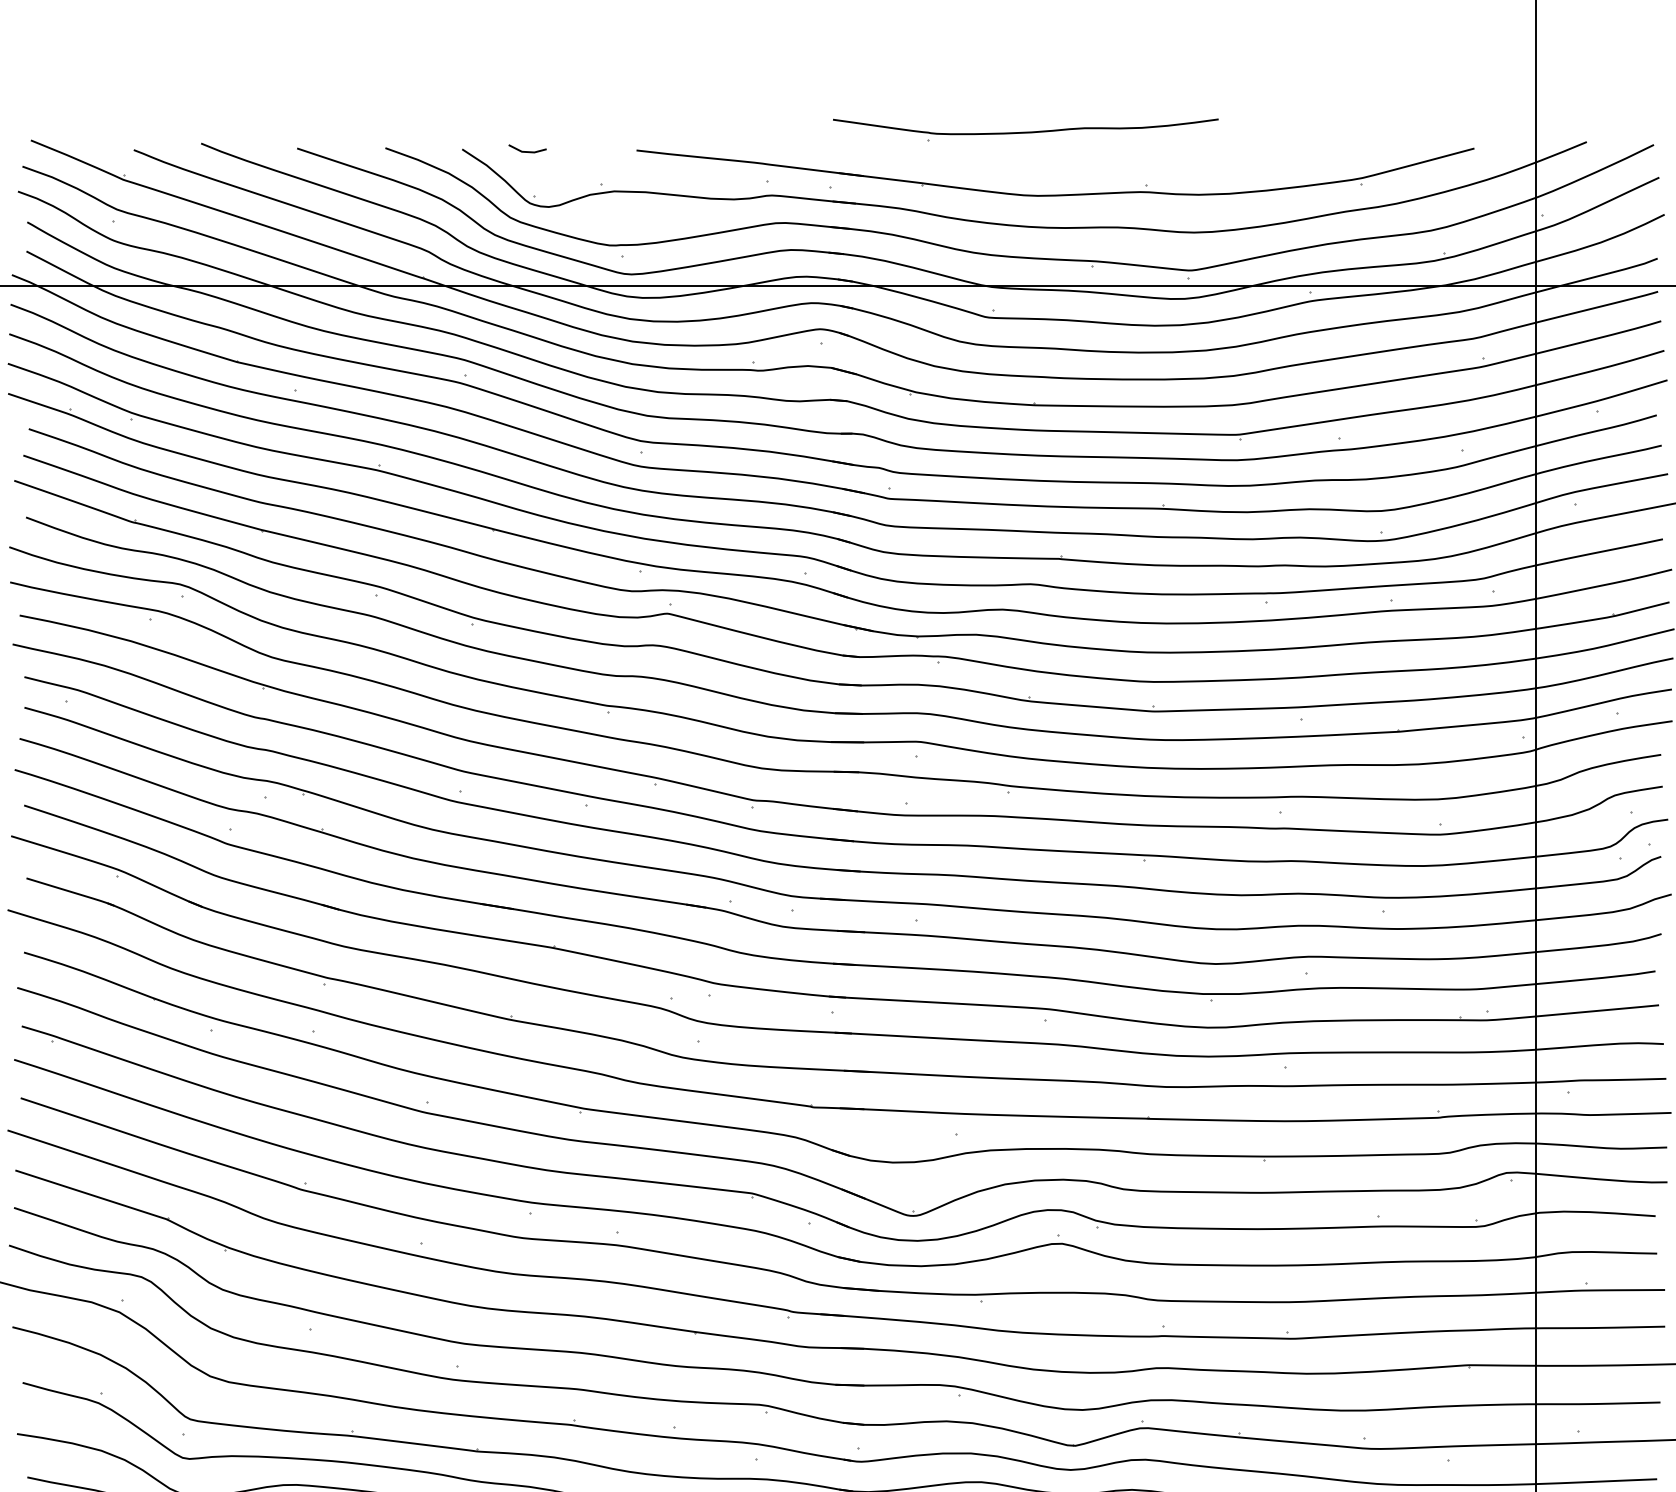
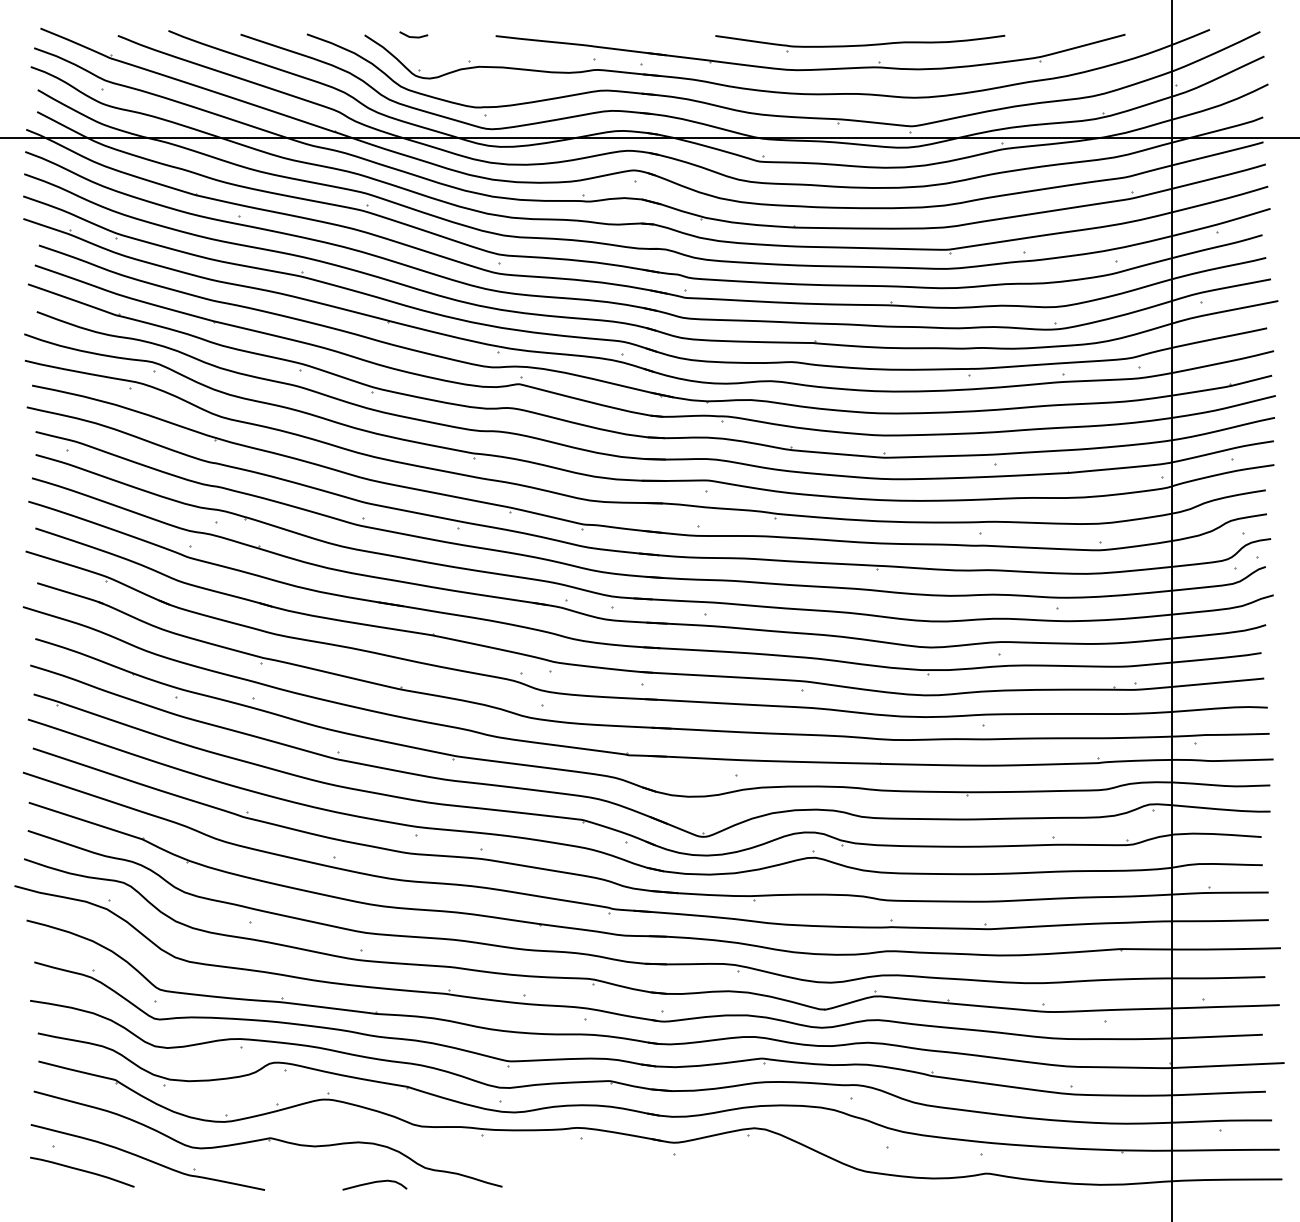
part: (1026, 129) -> (860, 43), moved

